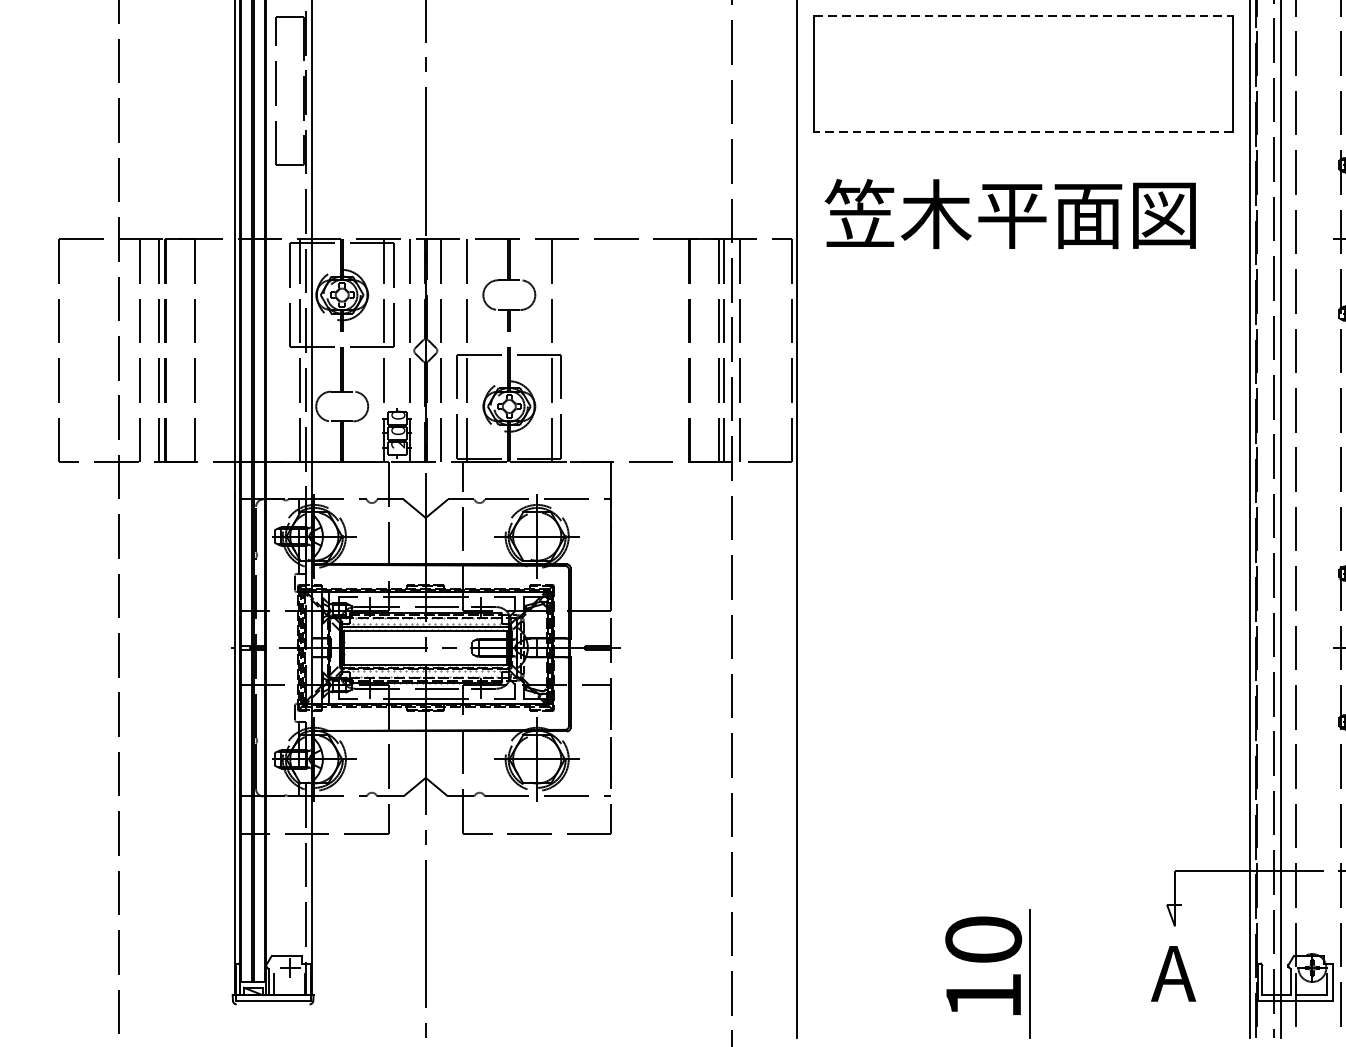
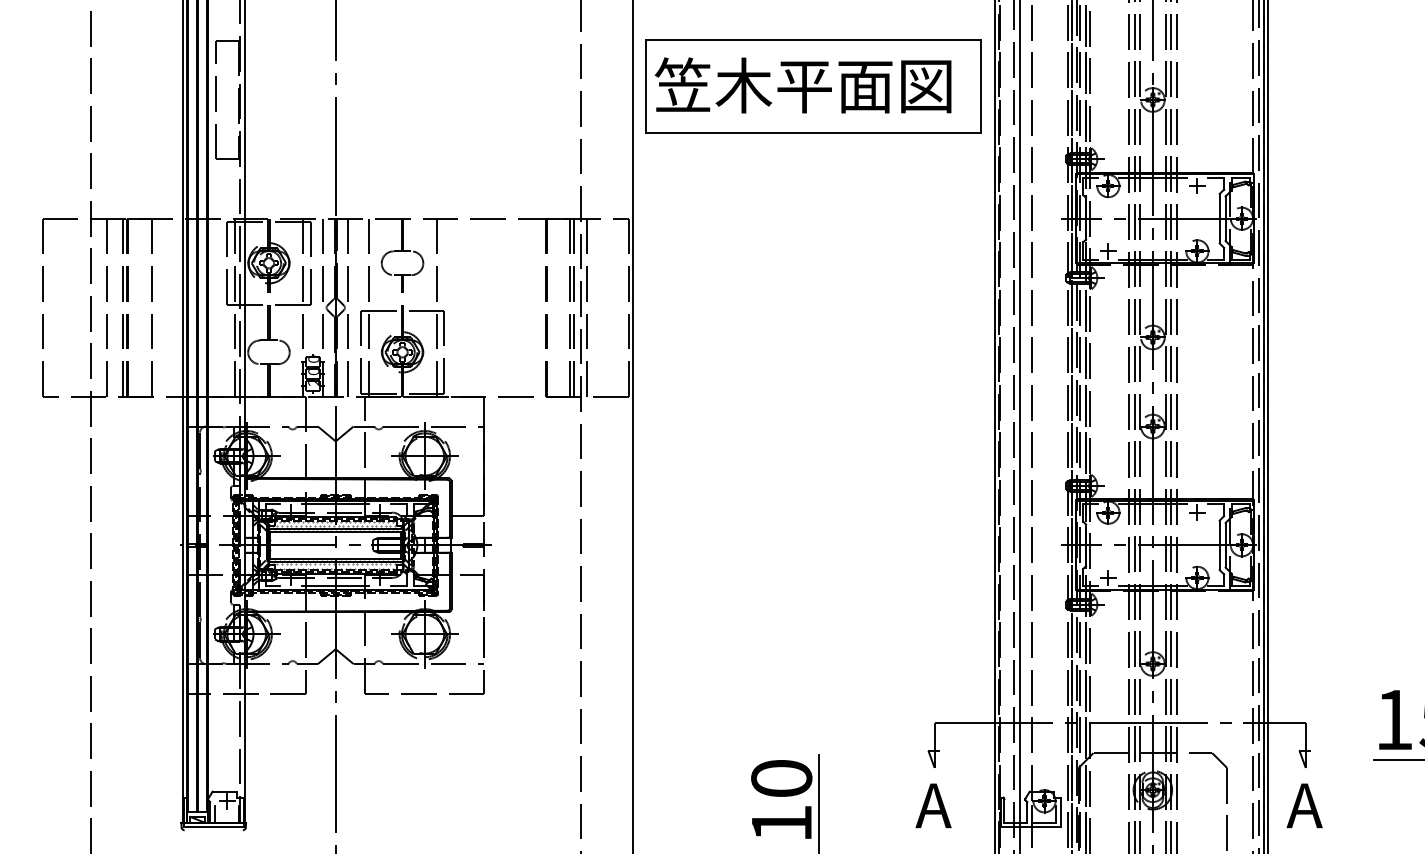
line: (1024, 16) -> (814, 40), dashed -> solid
line: (1023, 132) -> (813, 133), dashed -> solid
text: (1009, 214) -> (802, 85), moved

